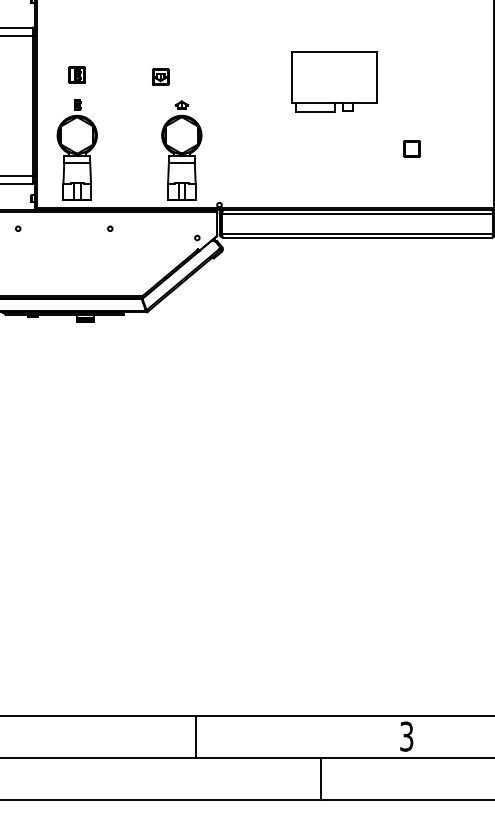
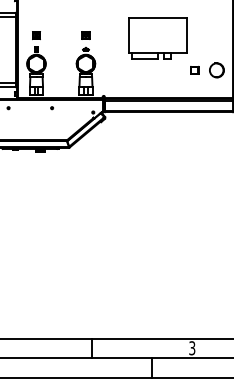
part: (159, 77) -> (85, 35), moved
part: (333, 81) -> (157, 38), size x1.43
circle: (457, 149) -> (216, 70), added

